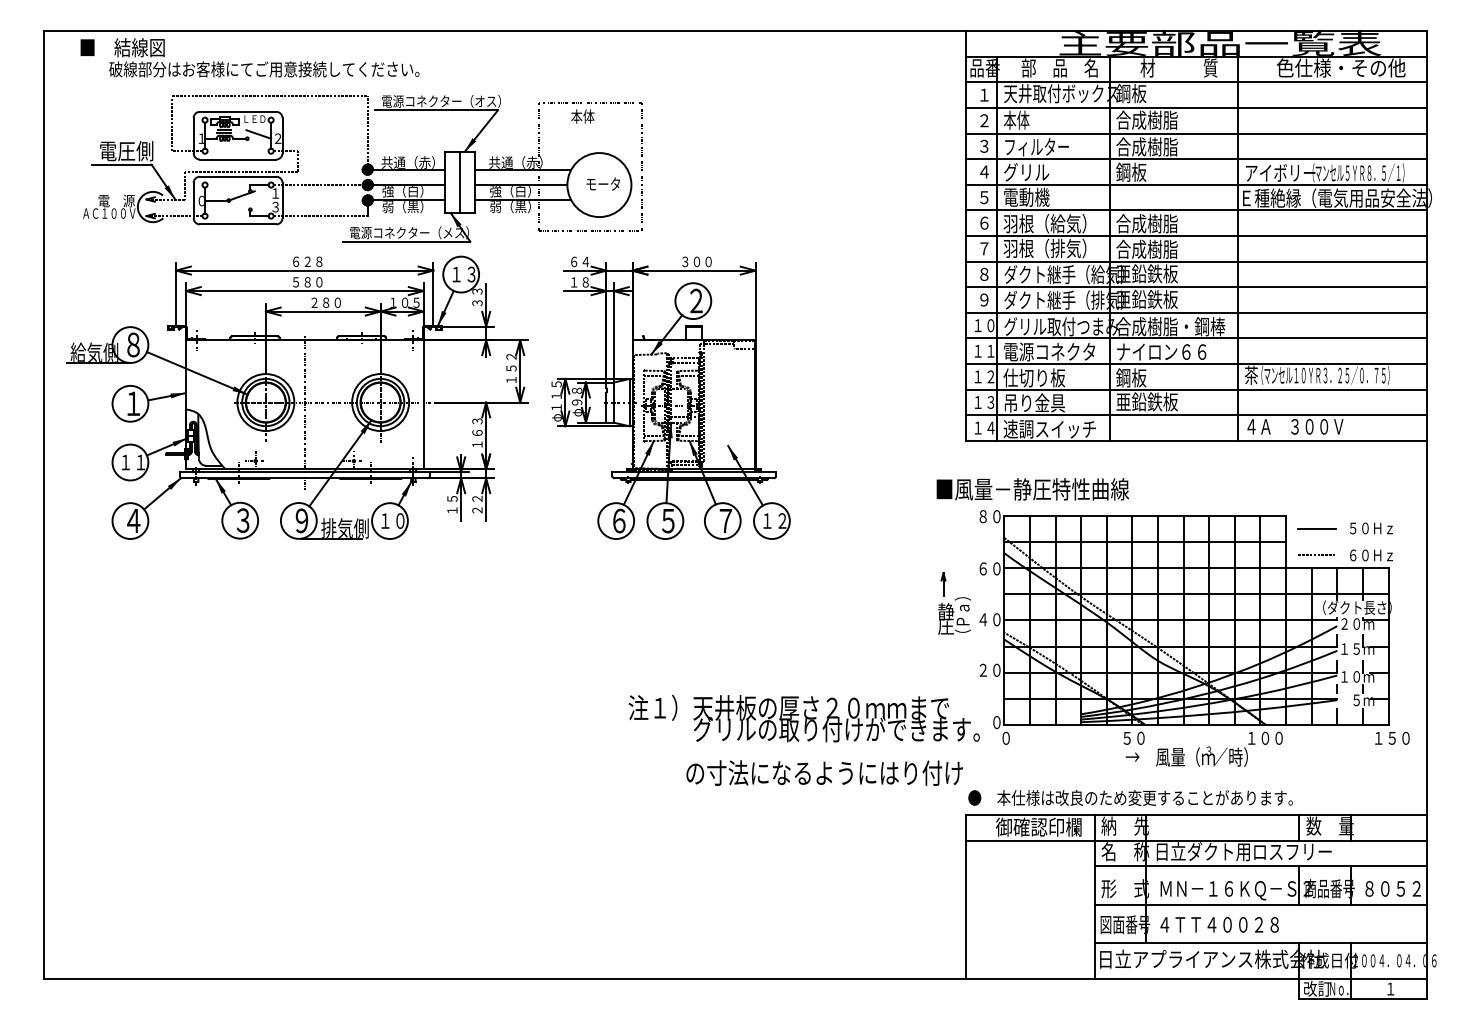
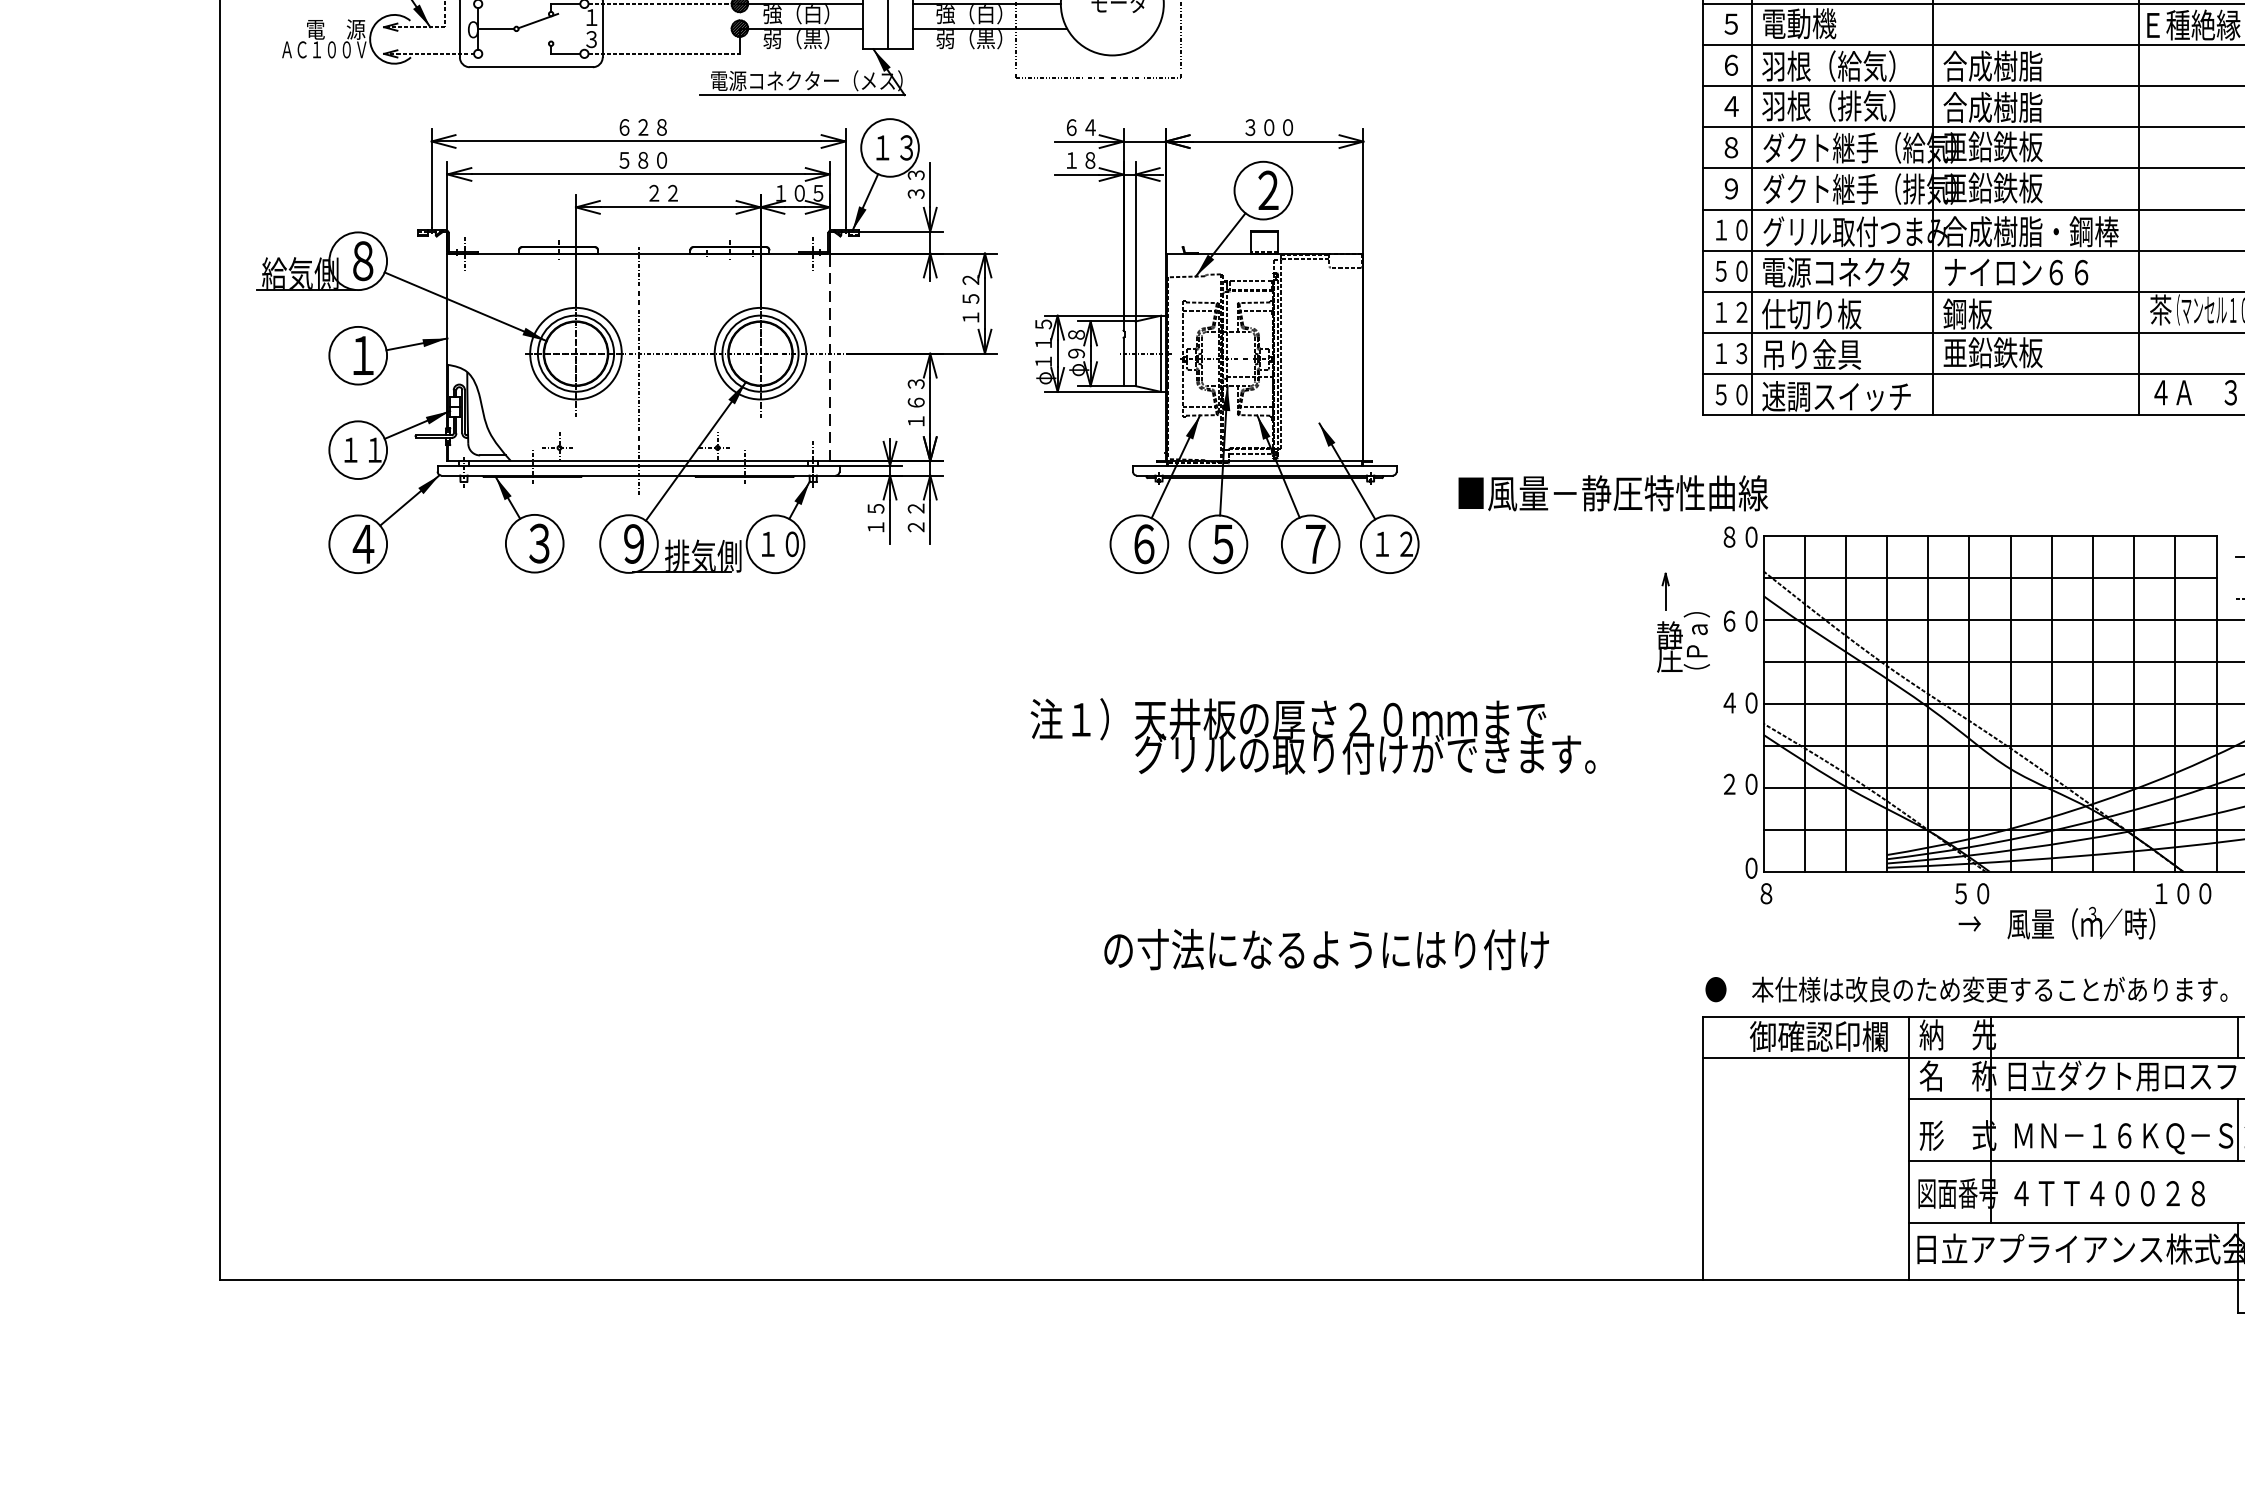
text: (984, 248) -> (1731, 105), ７ -> ４
text: (331, 302) -> (681, 192), ２８０ -> ２２
text: (984, 350) -> (1731, 270), １１ -> ５０
line: (423, 404) -> (829, 356), solid -> dashed
text: (984, 427) -> (1731, 393), １４ -> ５０
text: (1032, 489) -> (1612, 493), moved
part: (954, 603) -> (1683, 622), moved
text: (803, 718) -> (1311, 736), moved
text: (1005, 738) -> (1765, 893), ０ -> ８
text: (824, 772) -> (1326, 948), moved

